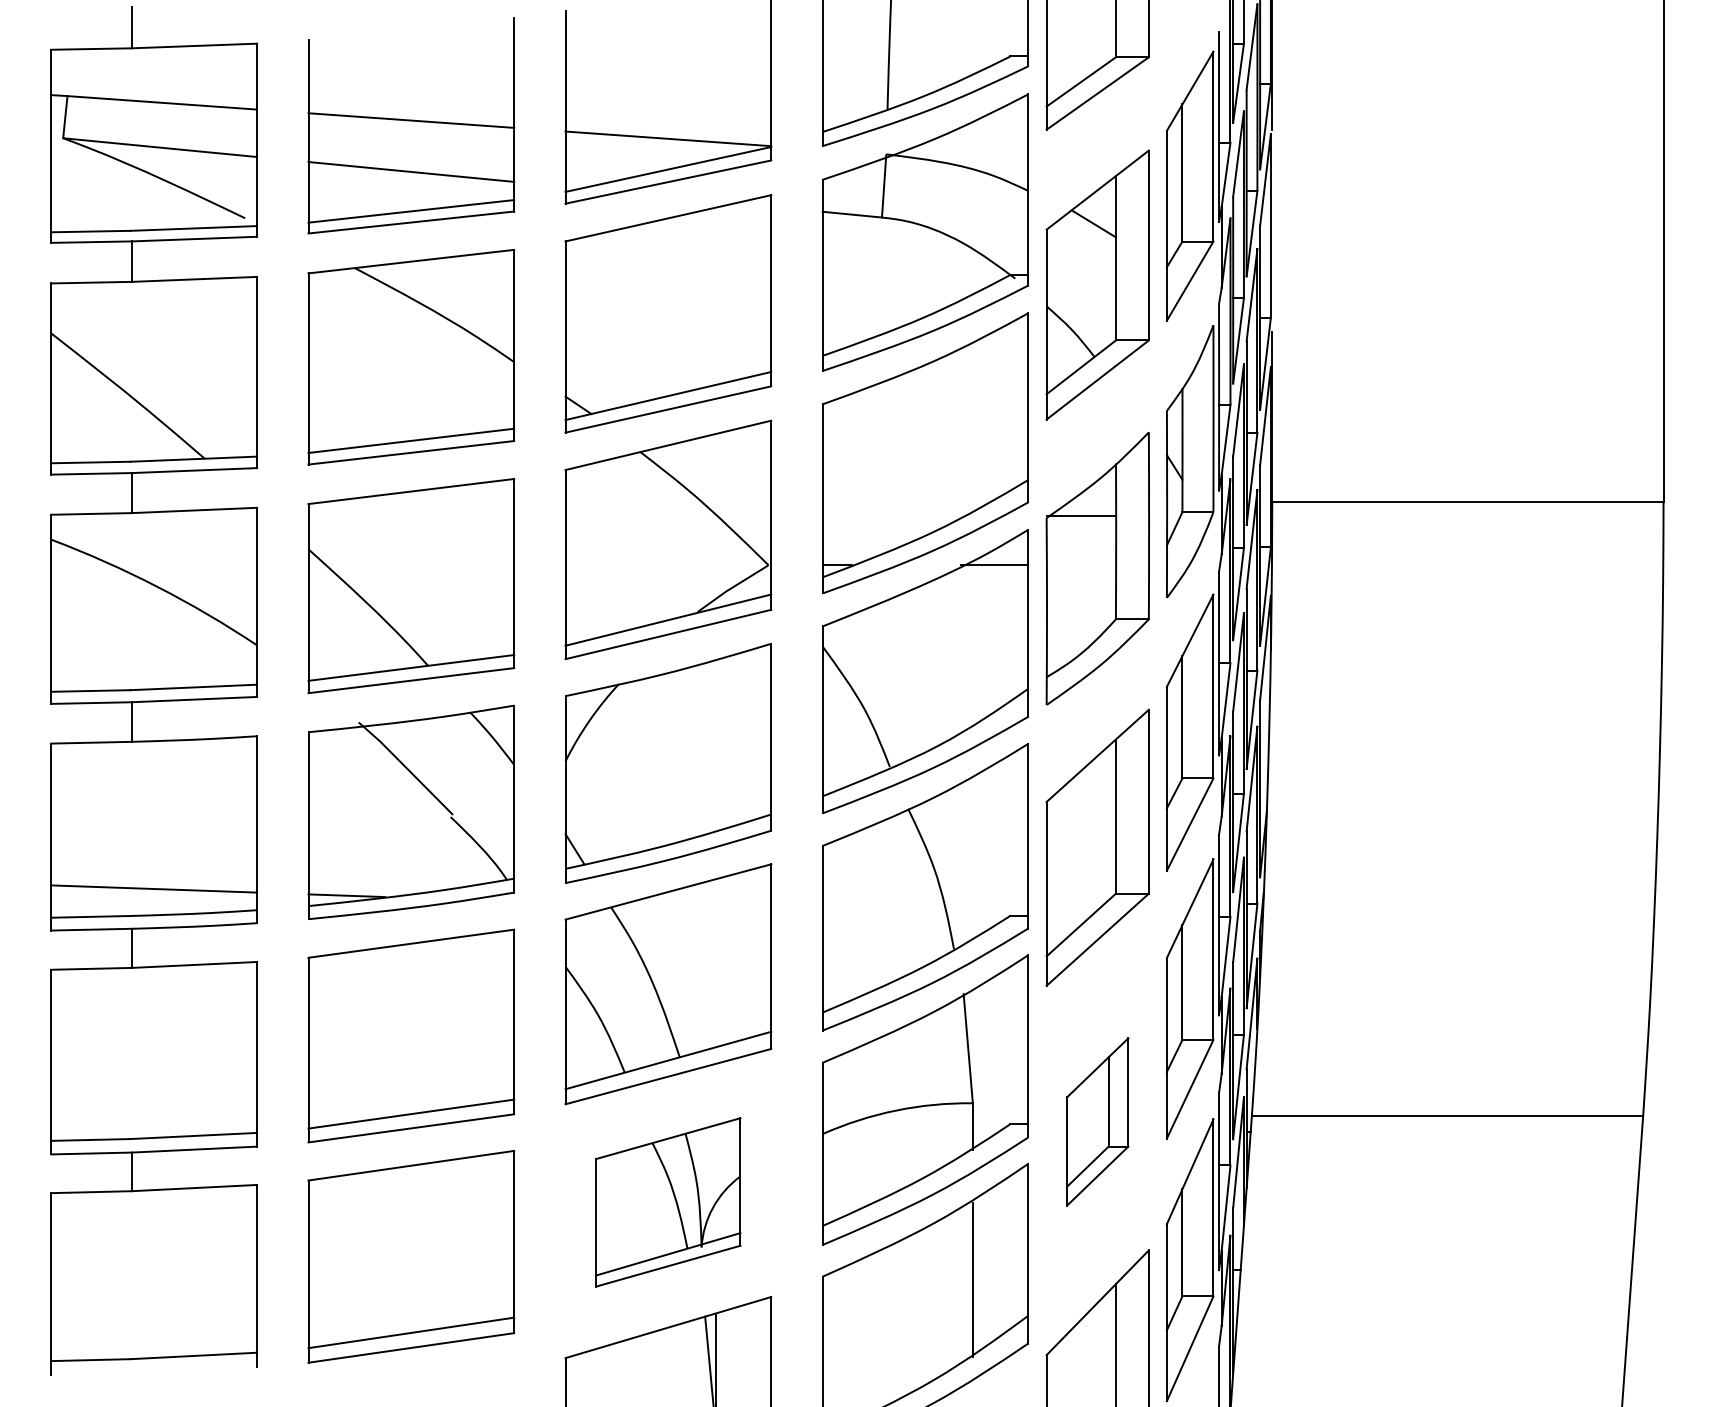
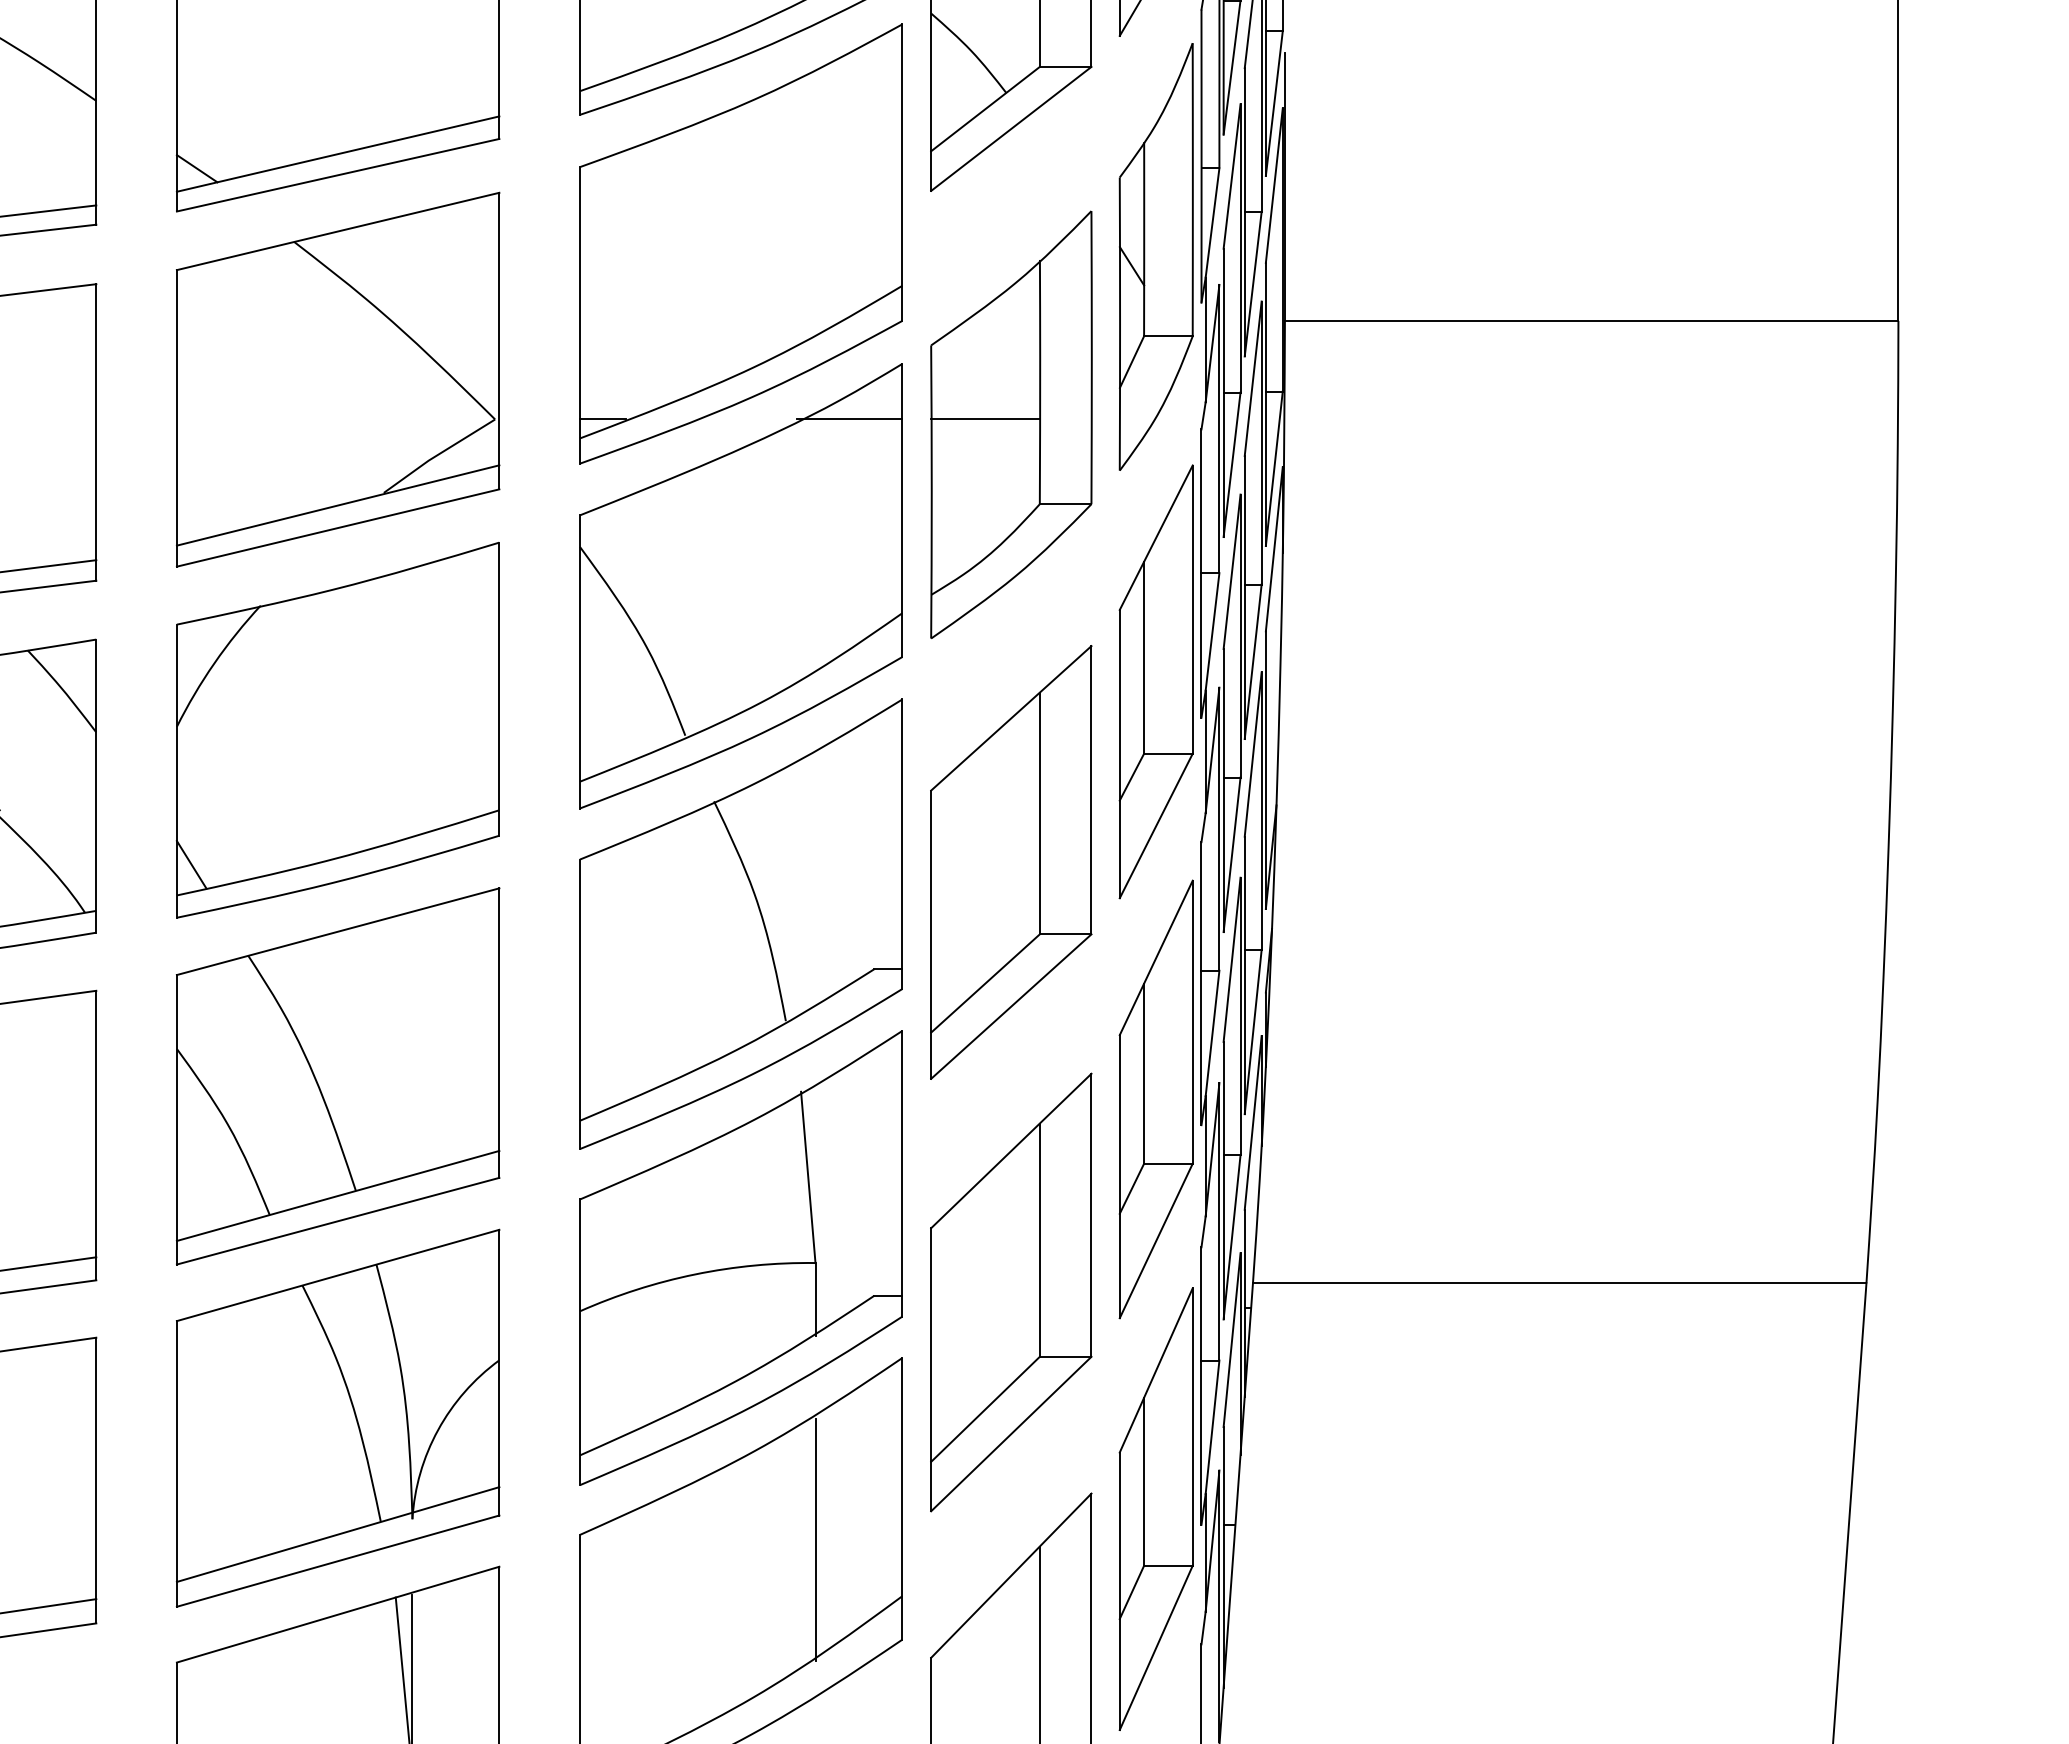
line: (1081, 516) -> (985, 419), moved
part: (1097, 1121) -> (1010, 1291), size x1.67
part: (668, 1202) -> (338, 1418), size x1.43

